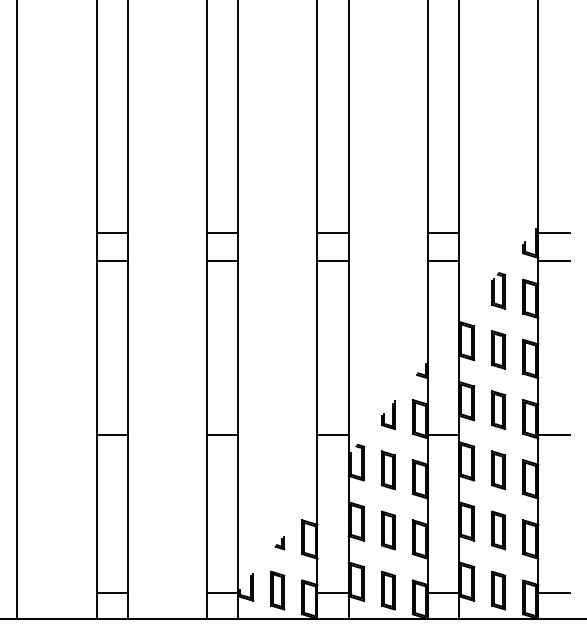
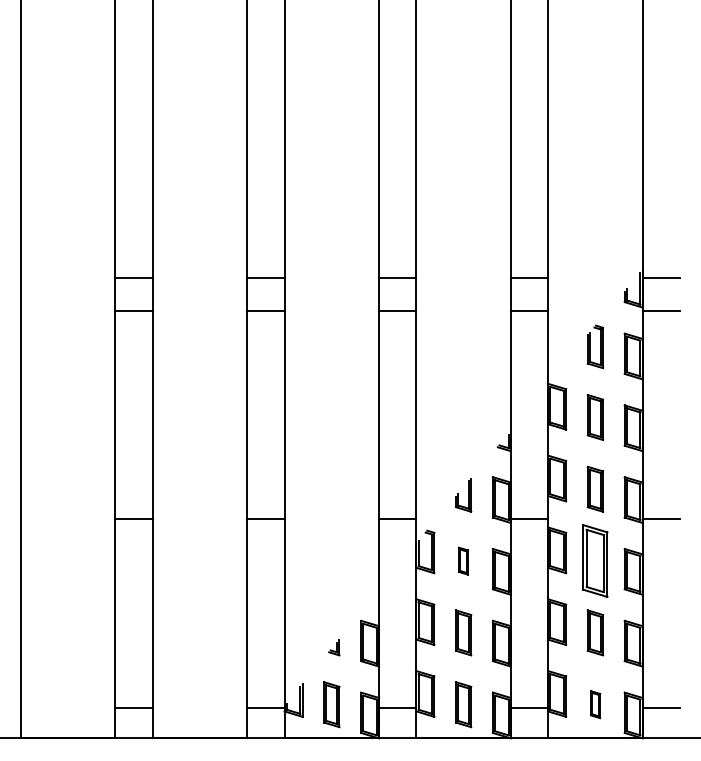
part: (387, 470) -> (462, 561), size x0.6
part: (498, 470) -> (595, 561), size x1.6
part: (498, 590) -> (595, 704), size x0.6

